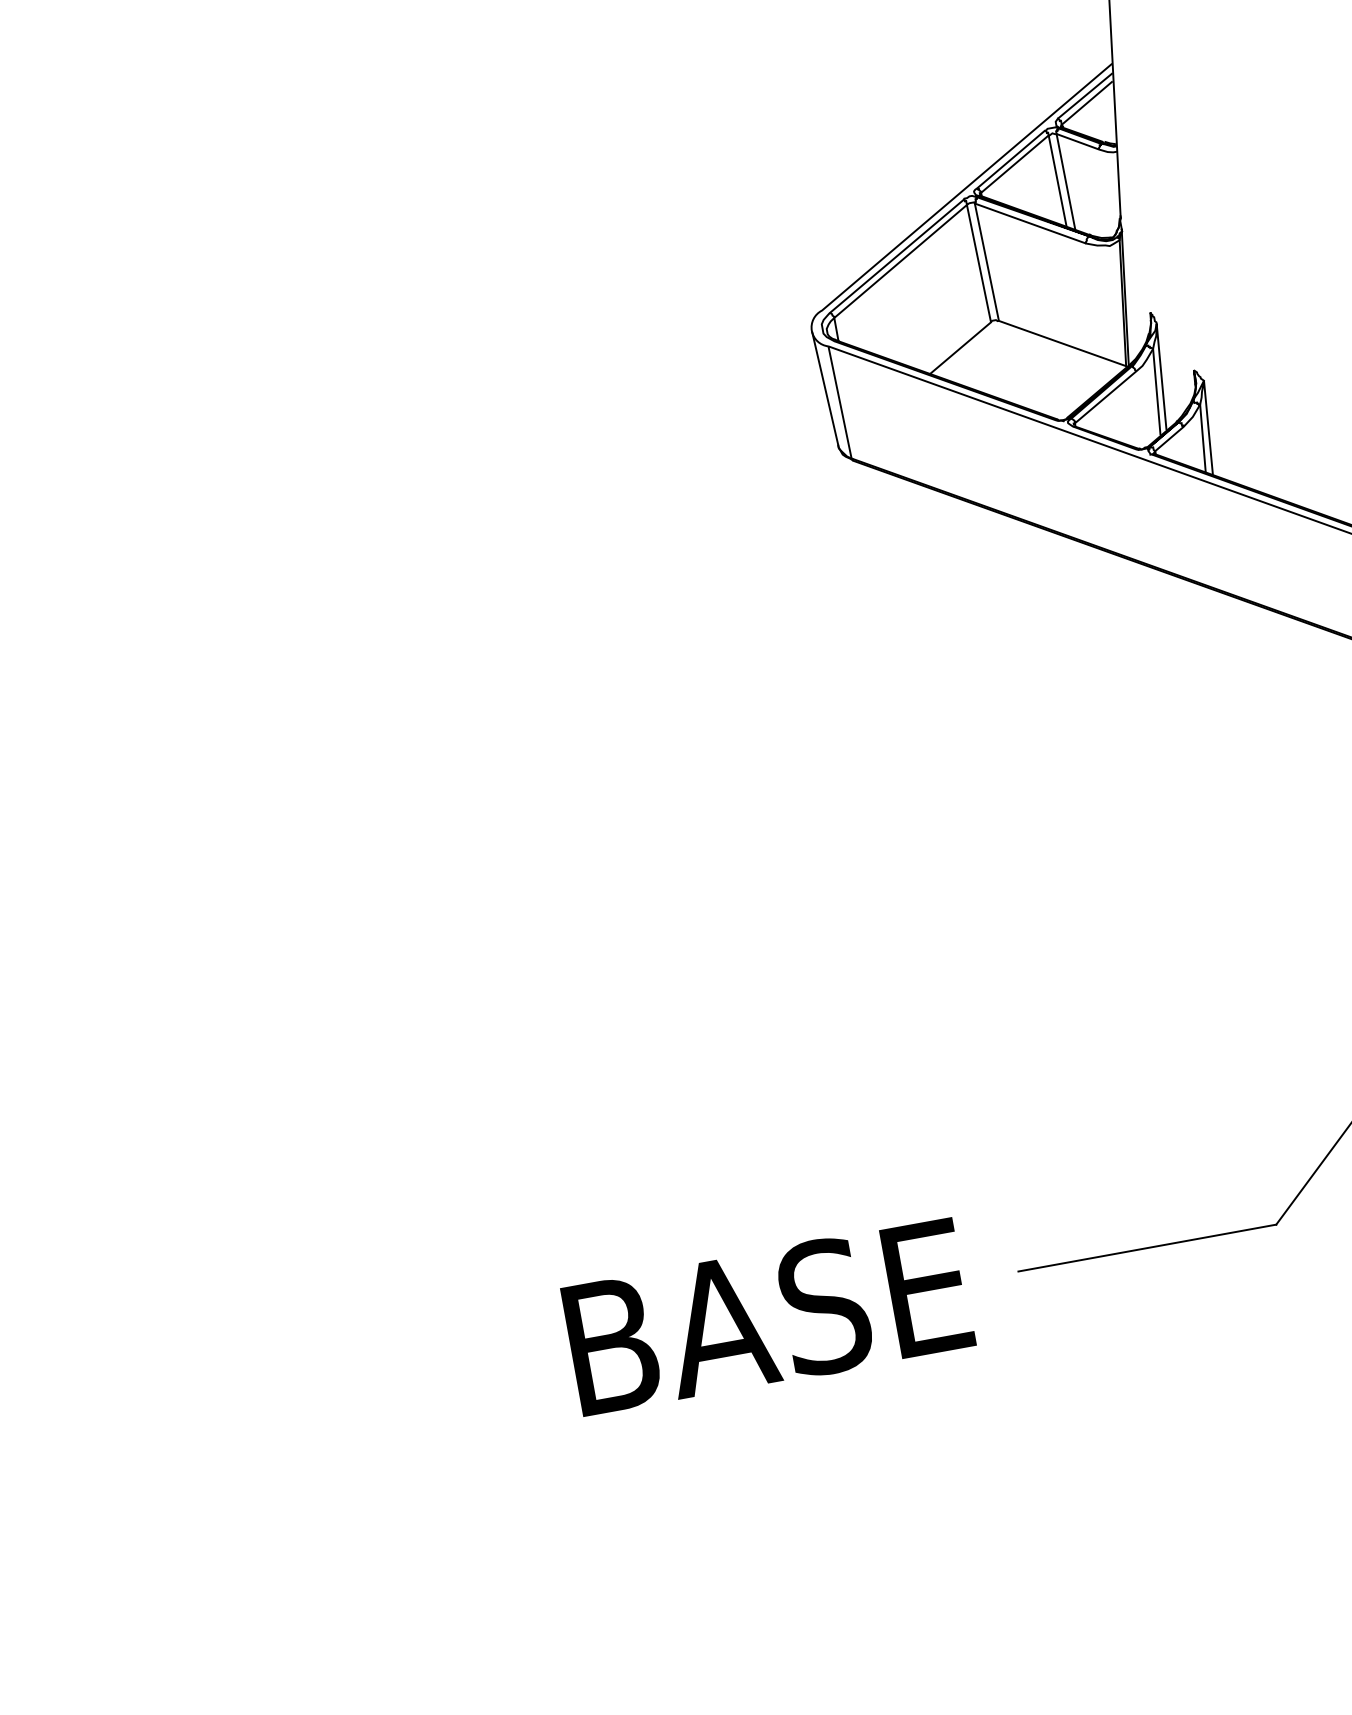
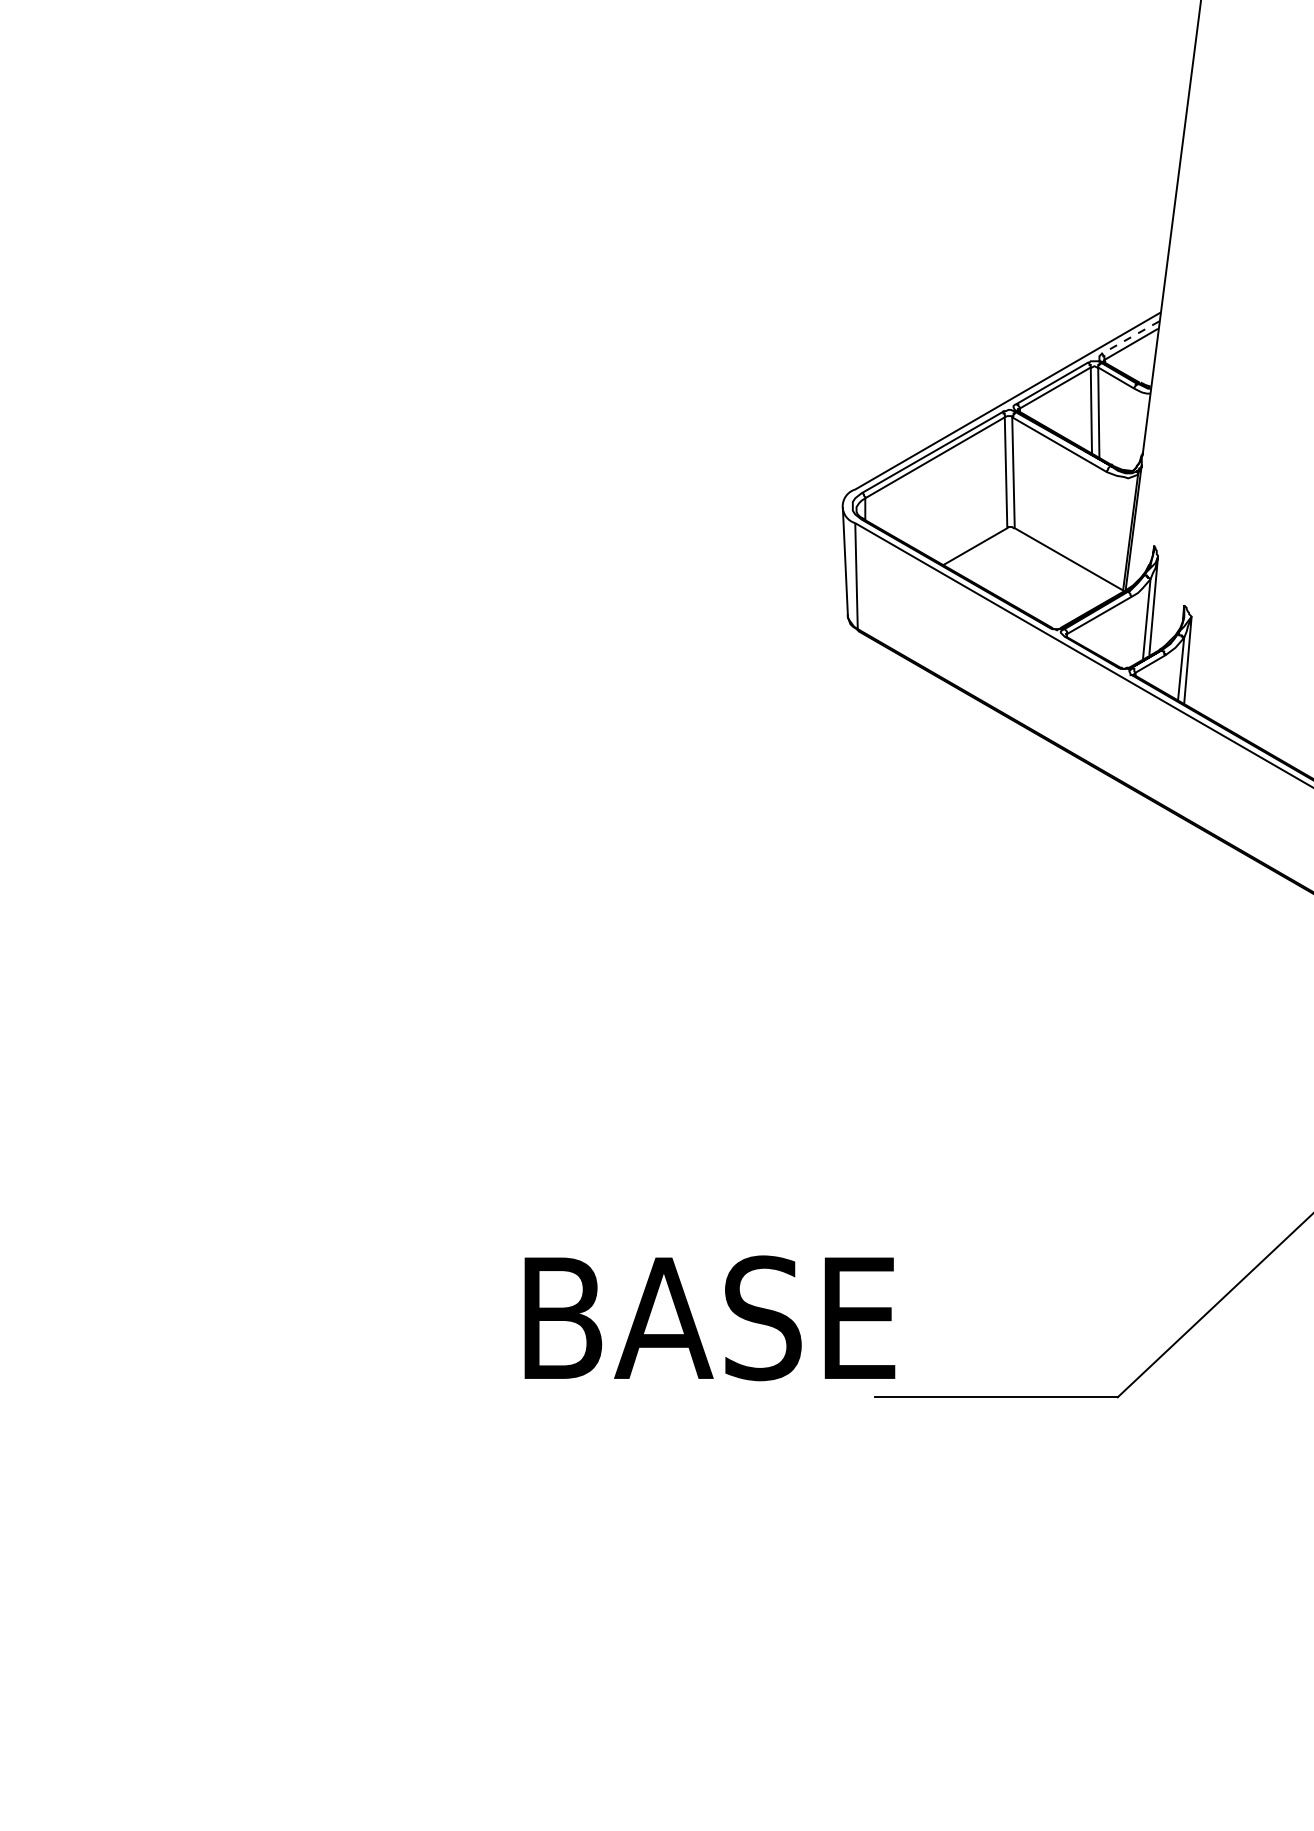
line: (1085, 95) -> (1130, 337), solid -> dashed
text: (768, 1317) -> (709, 1318), moved

